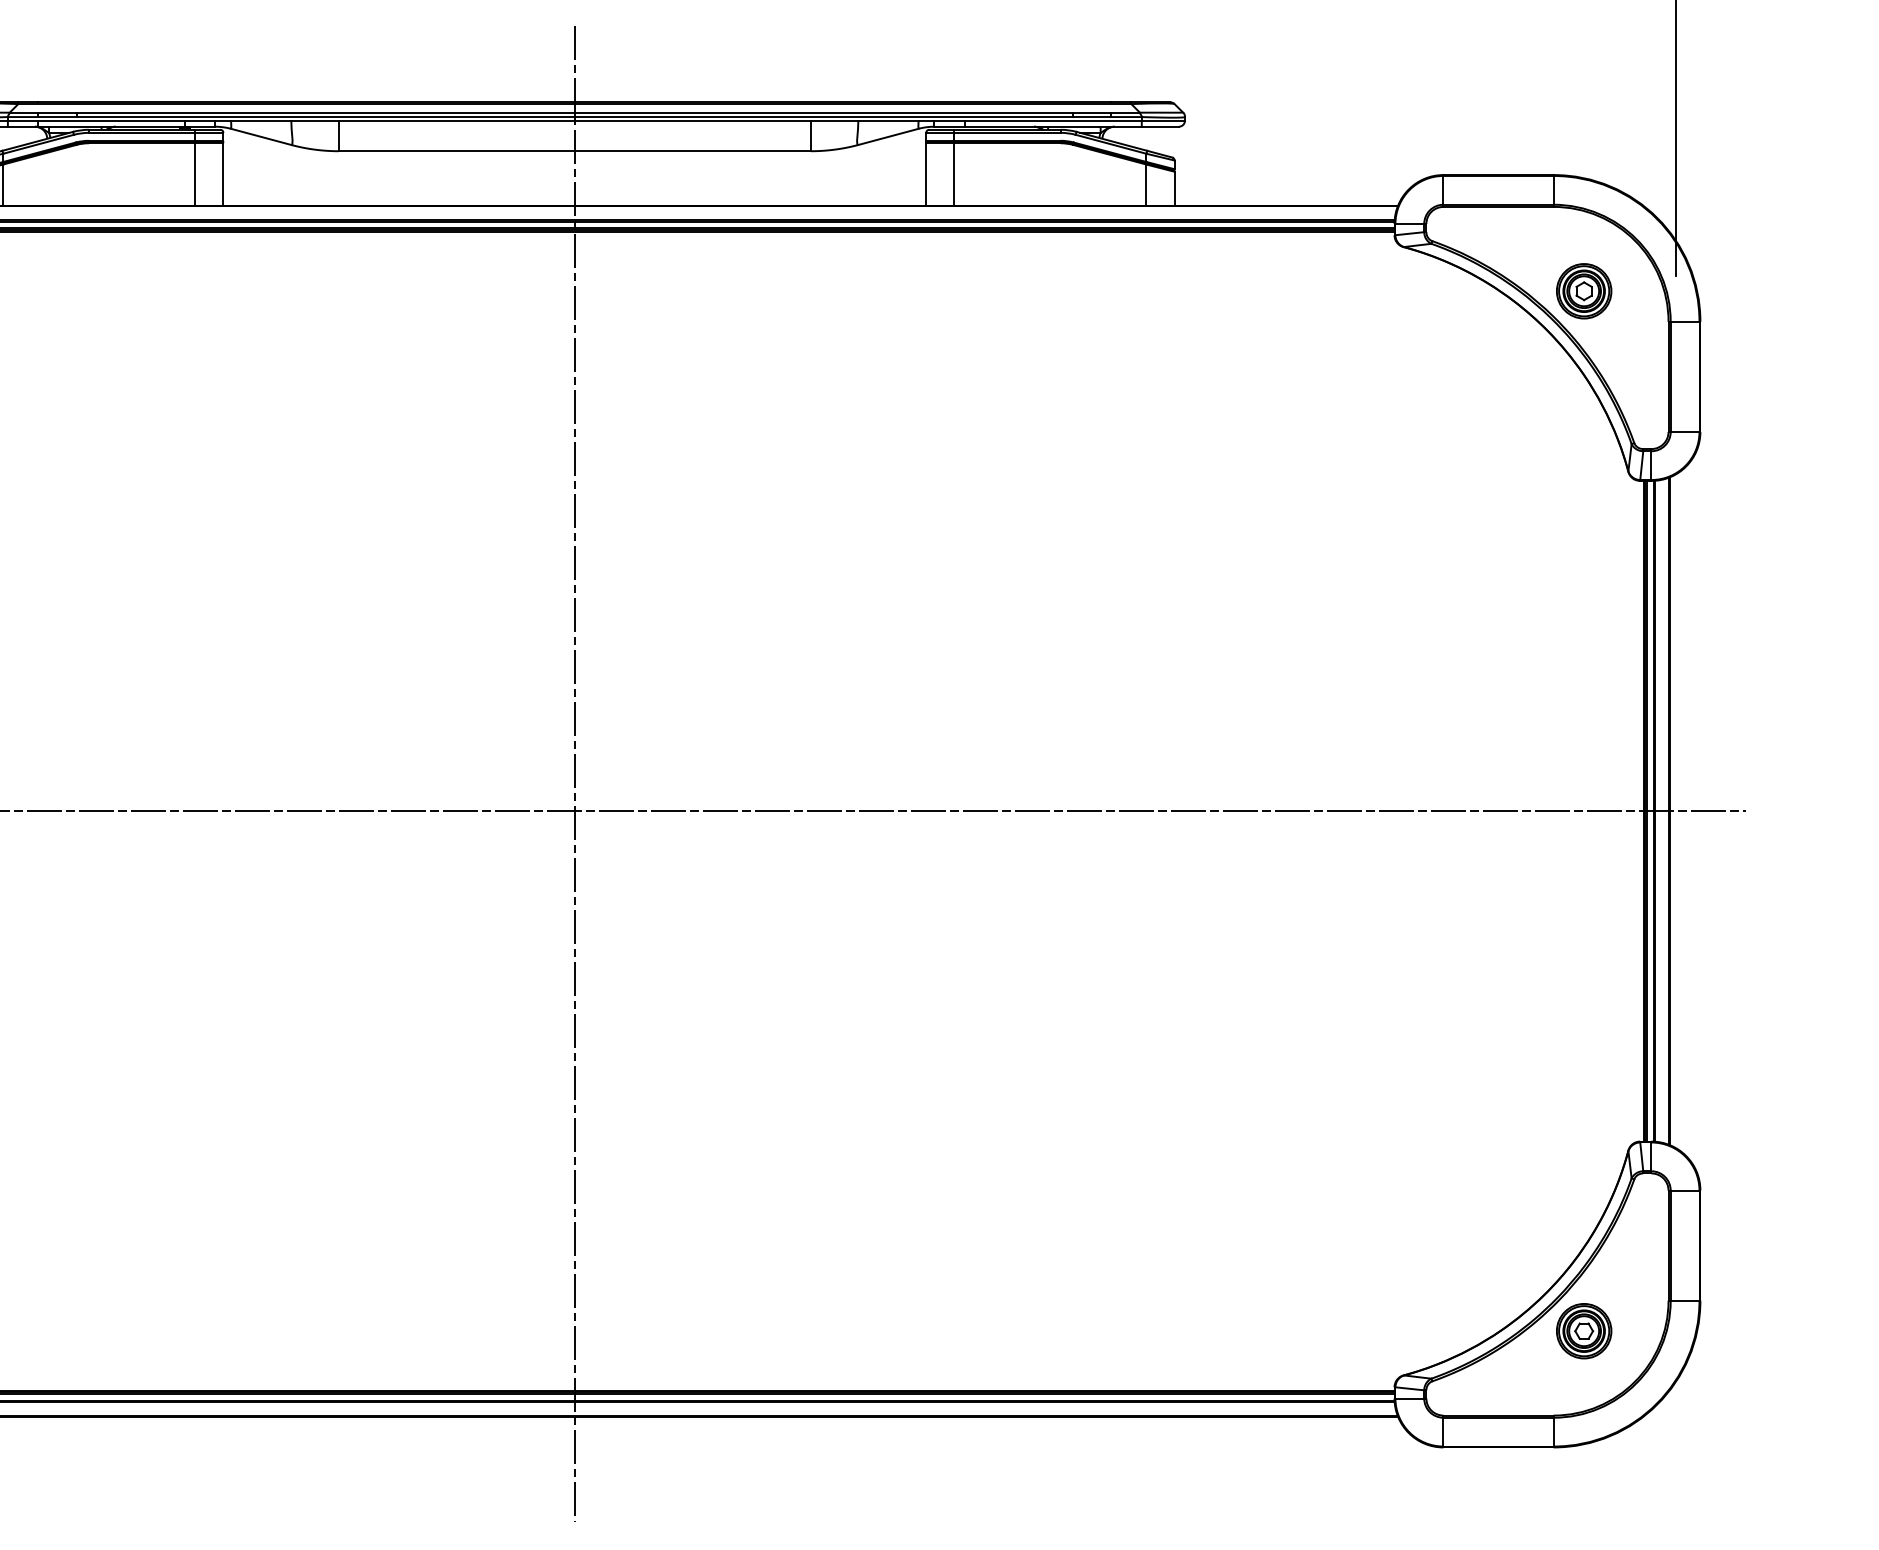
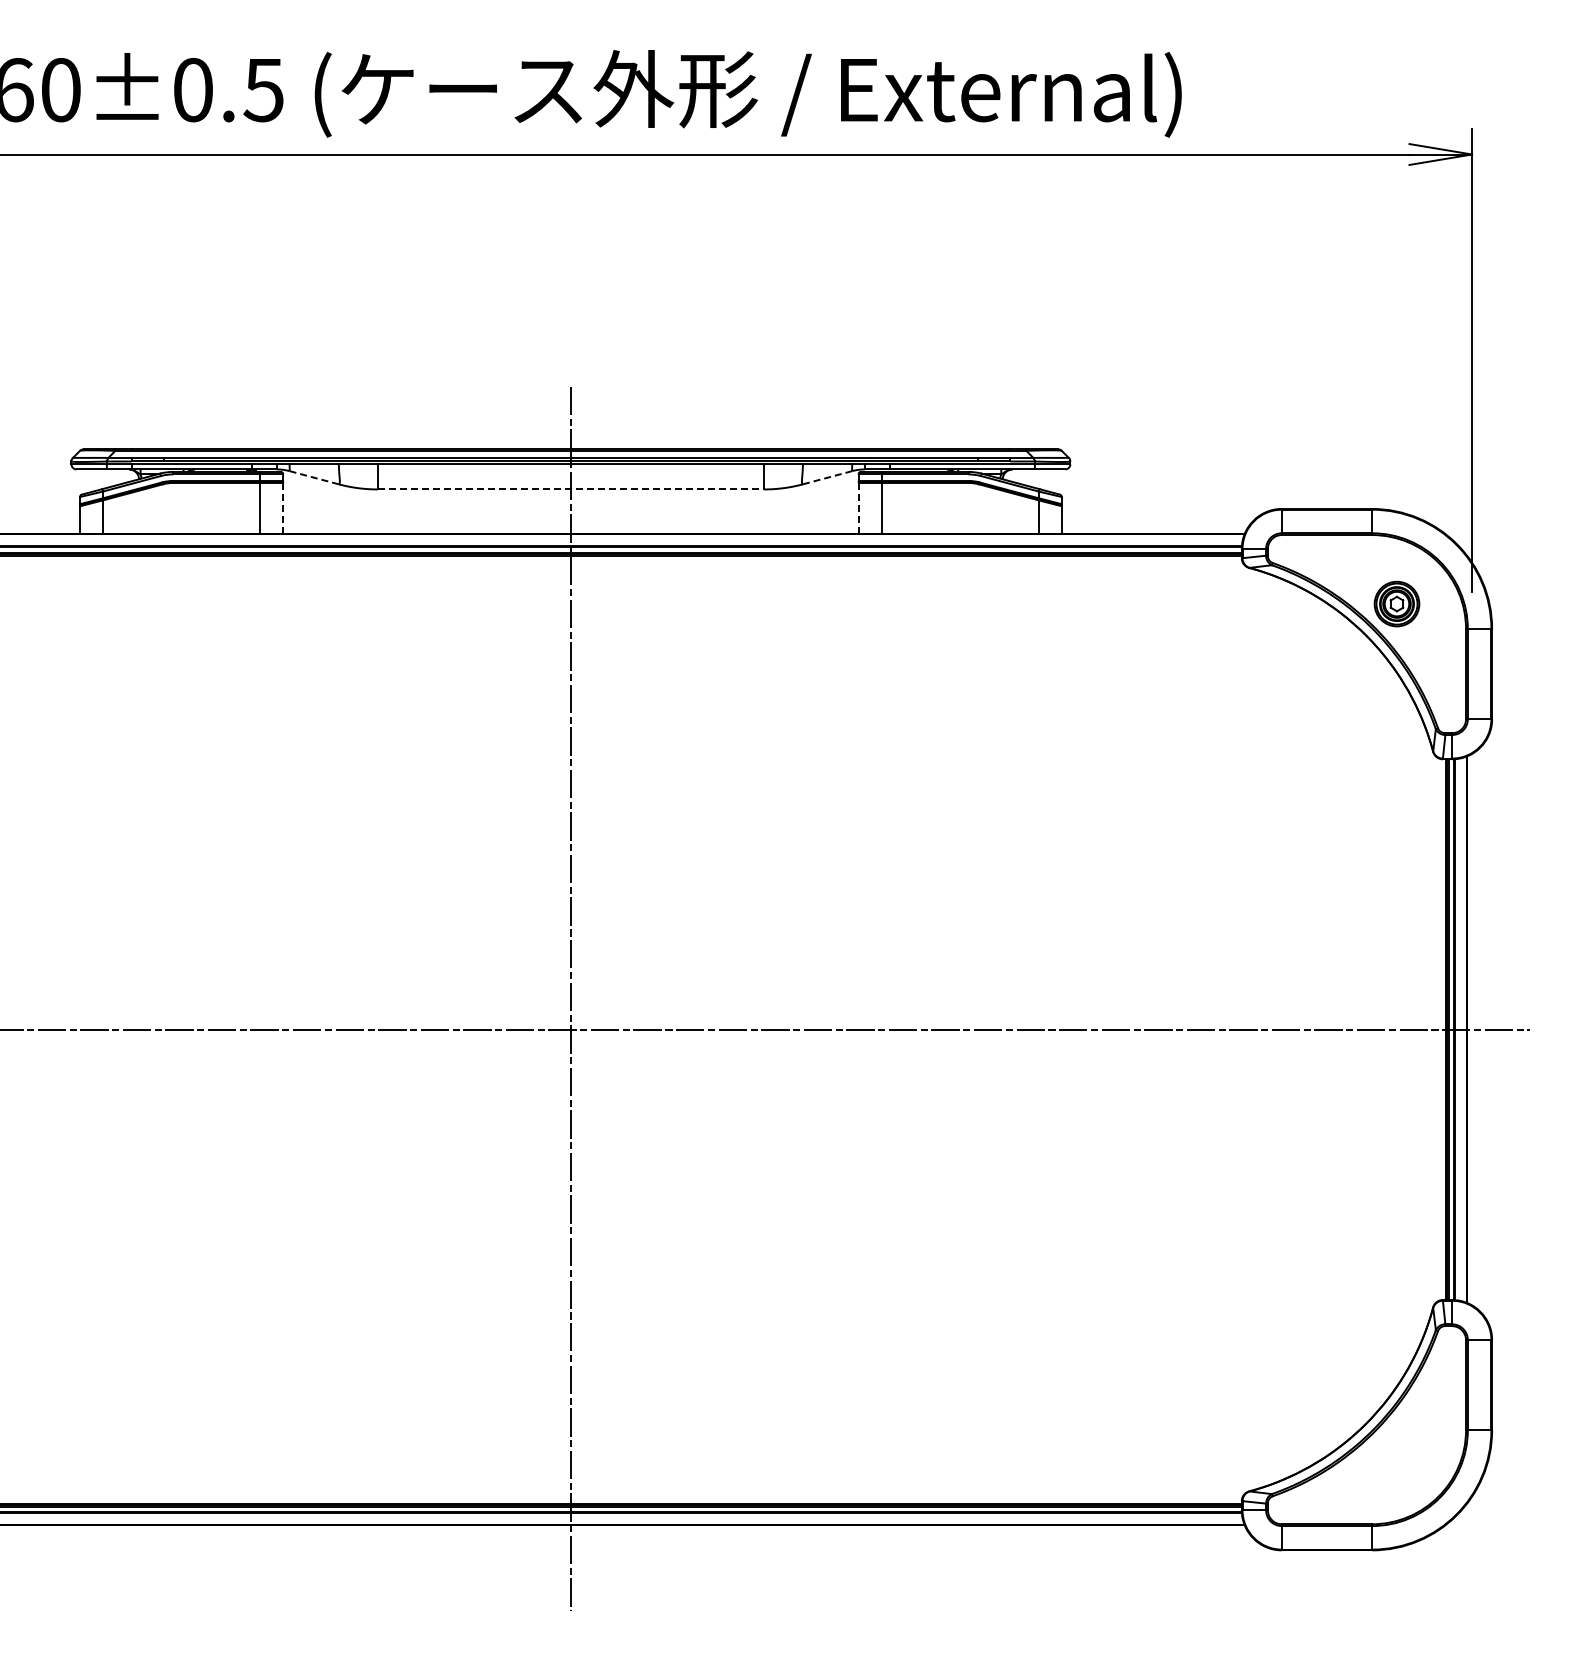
line: (261, 136) -> (314, 477), solid -> dashed
line: (888, 136) -> (827, 477), solid -> dashed
line: (575, 151) -> (571, 489), solid -> dashed
line: (223, 174) -> (283, 508), solid -> dashed
line: (926, 174) -> (858, 508), solid -> dashed
part: (1583, 1331) -> (1396, 1455), removed

